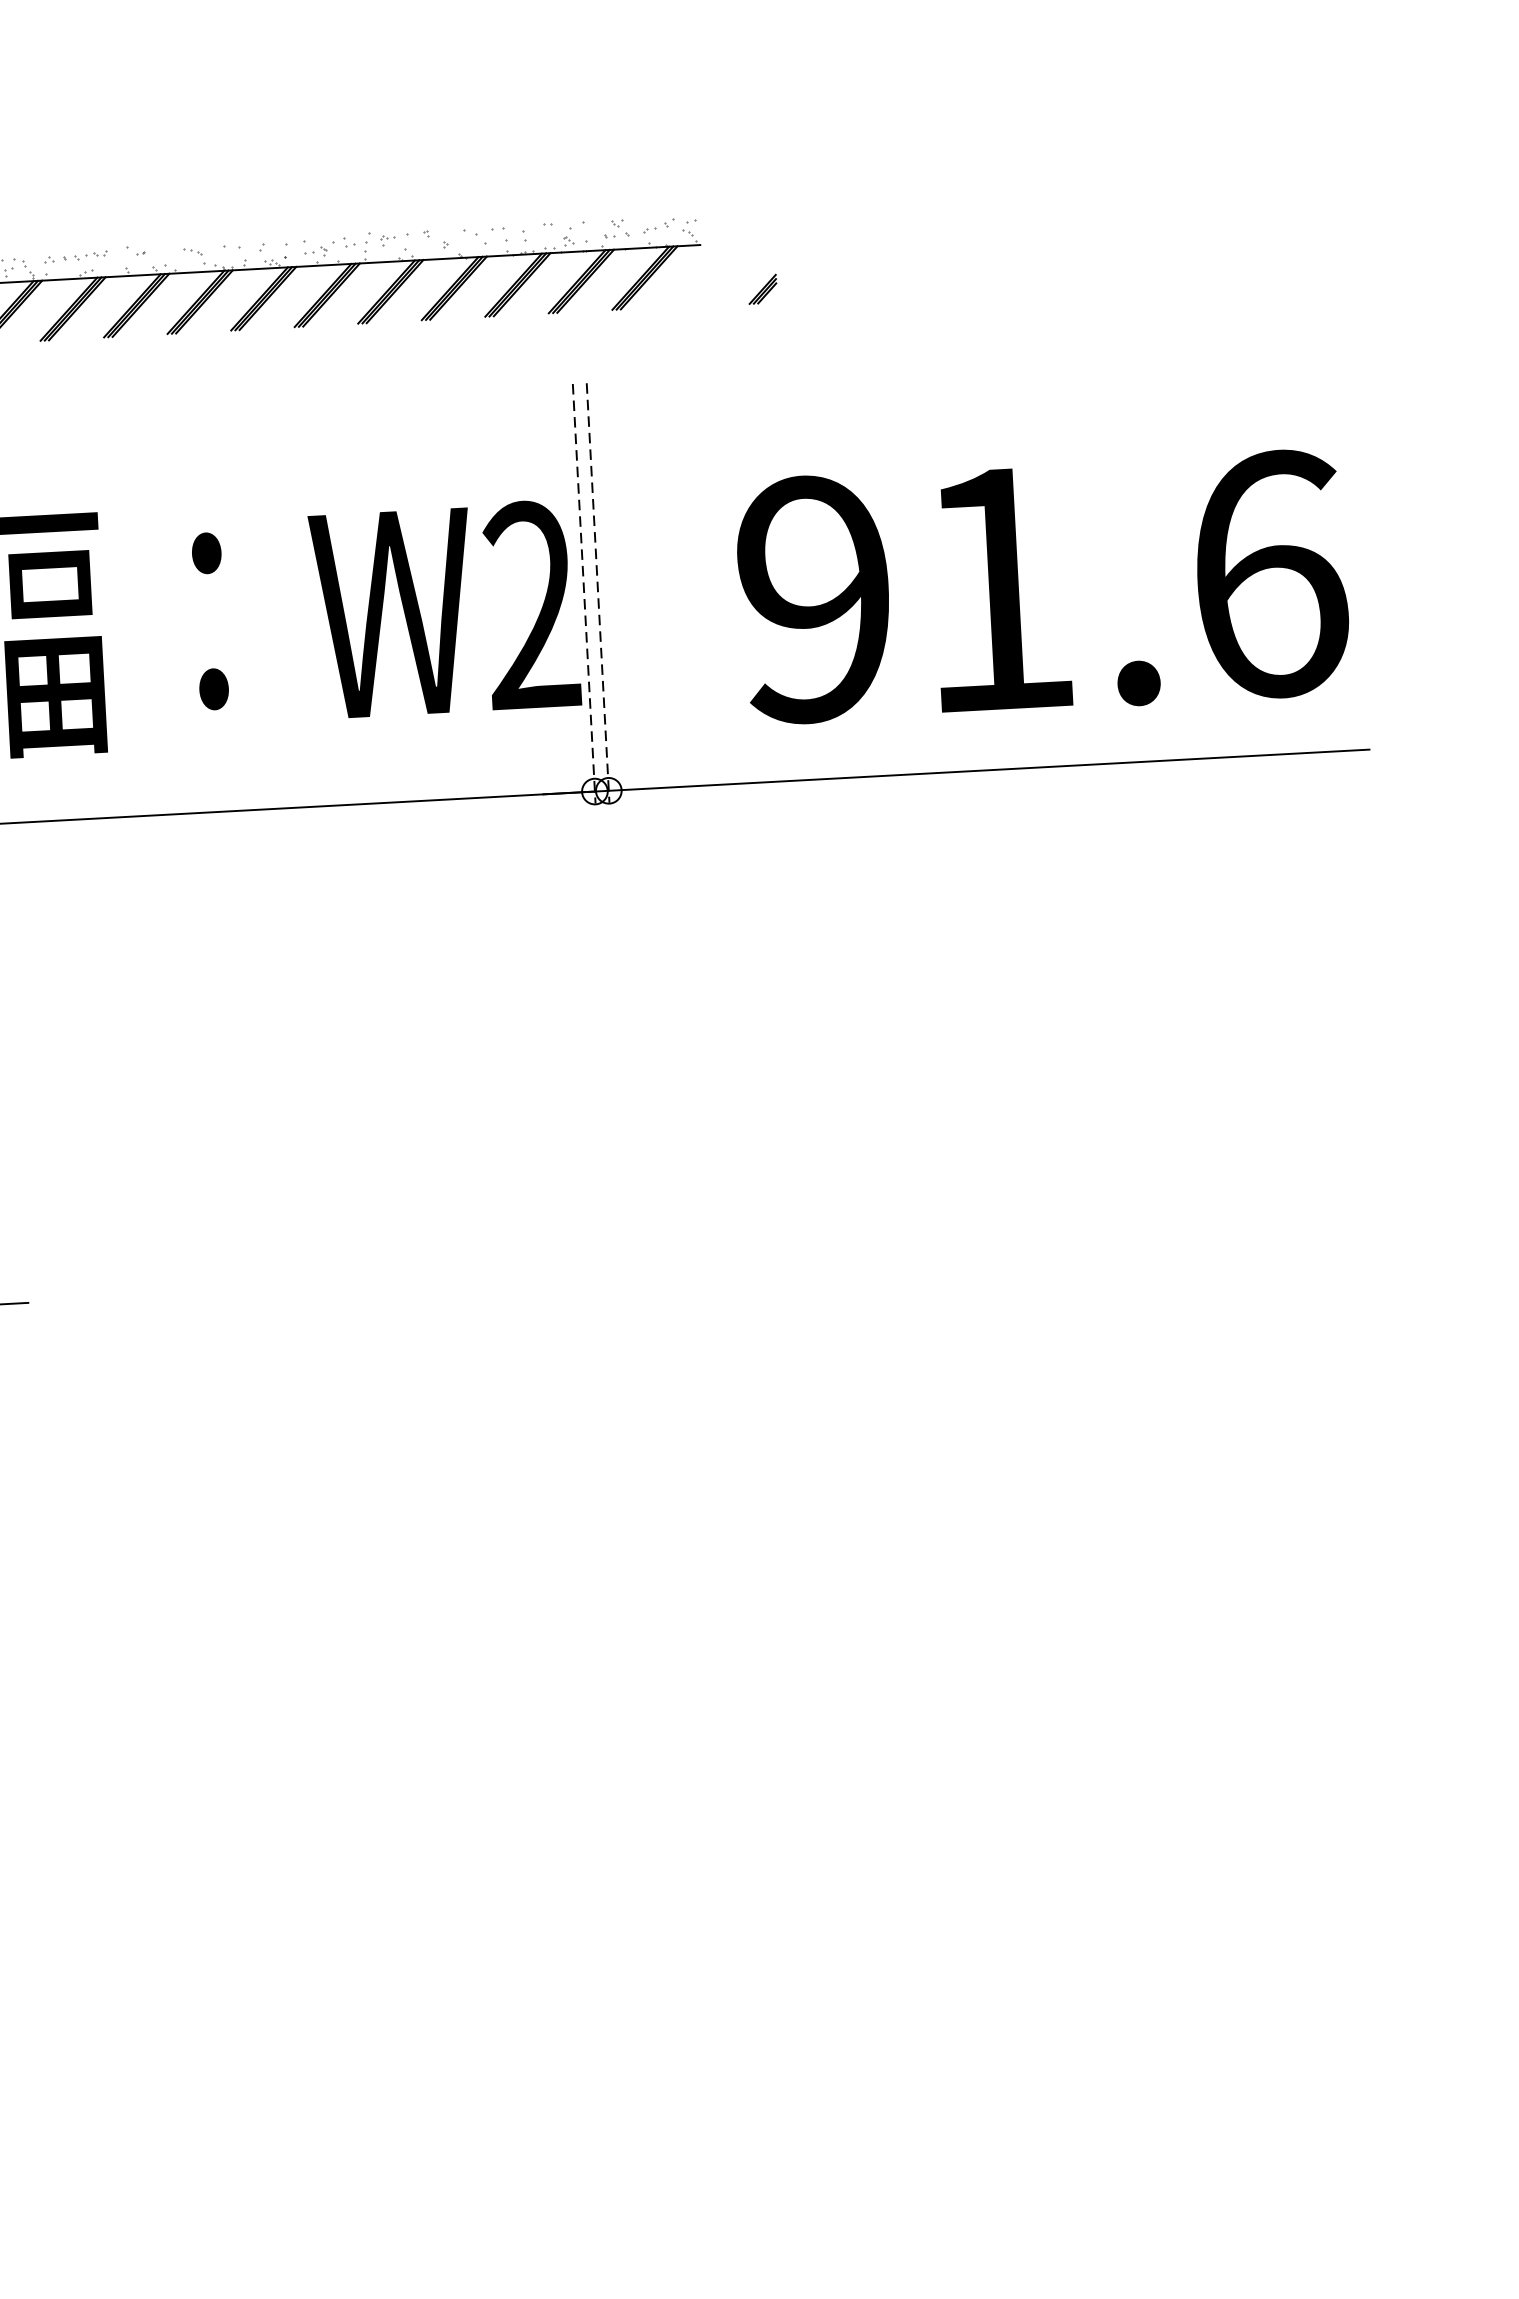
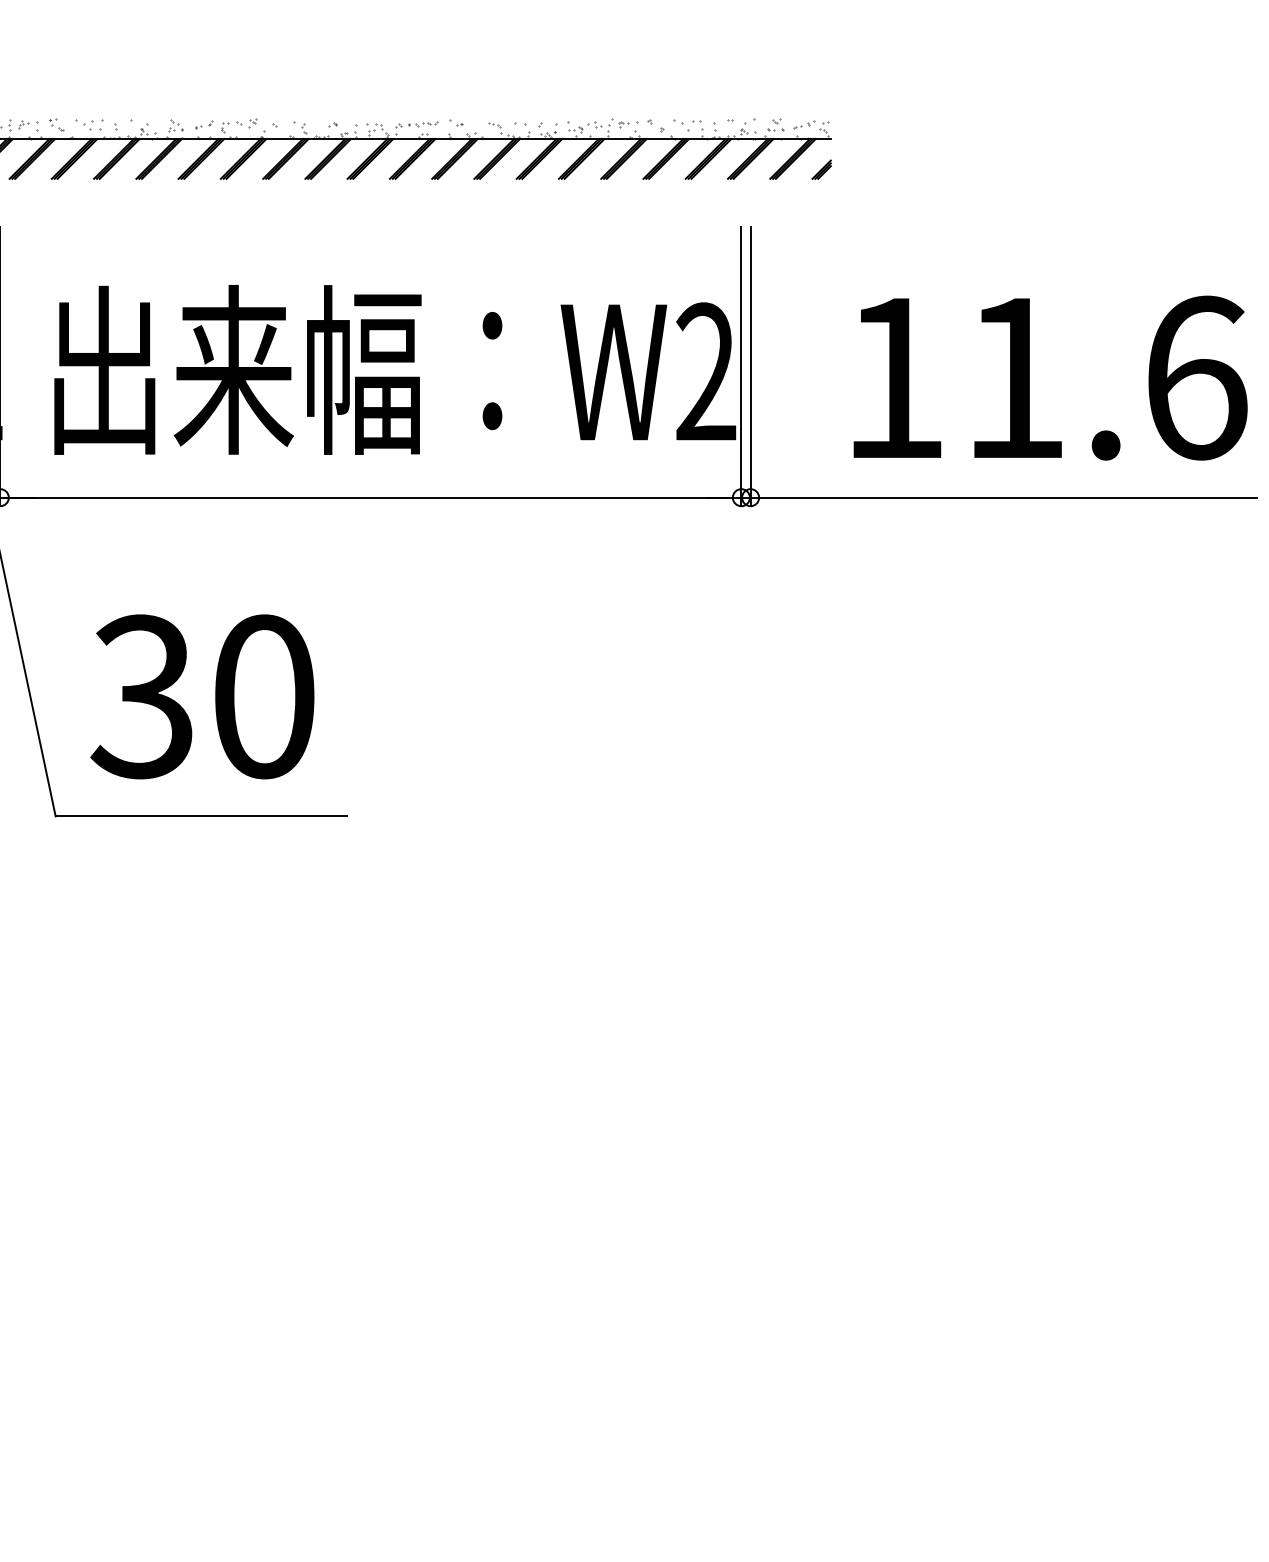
part: (762, 289) -> (821, 169), moved
line: (597, 593) -> (750, 366), dashed -> solid
line: (584, 594) -> (741, 366), dashed -> solid
text: (813, 598) -> (893, 377), 91.6 -> 11.6

